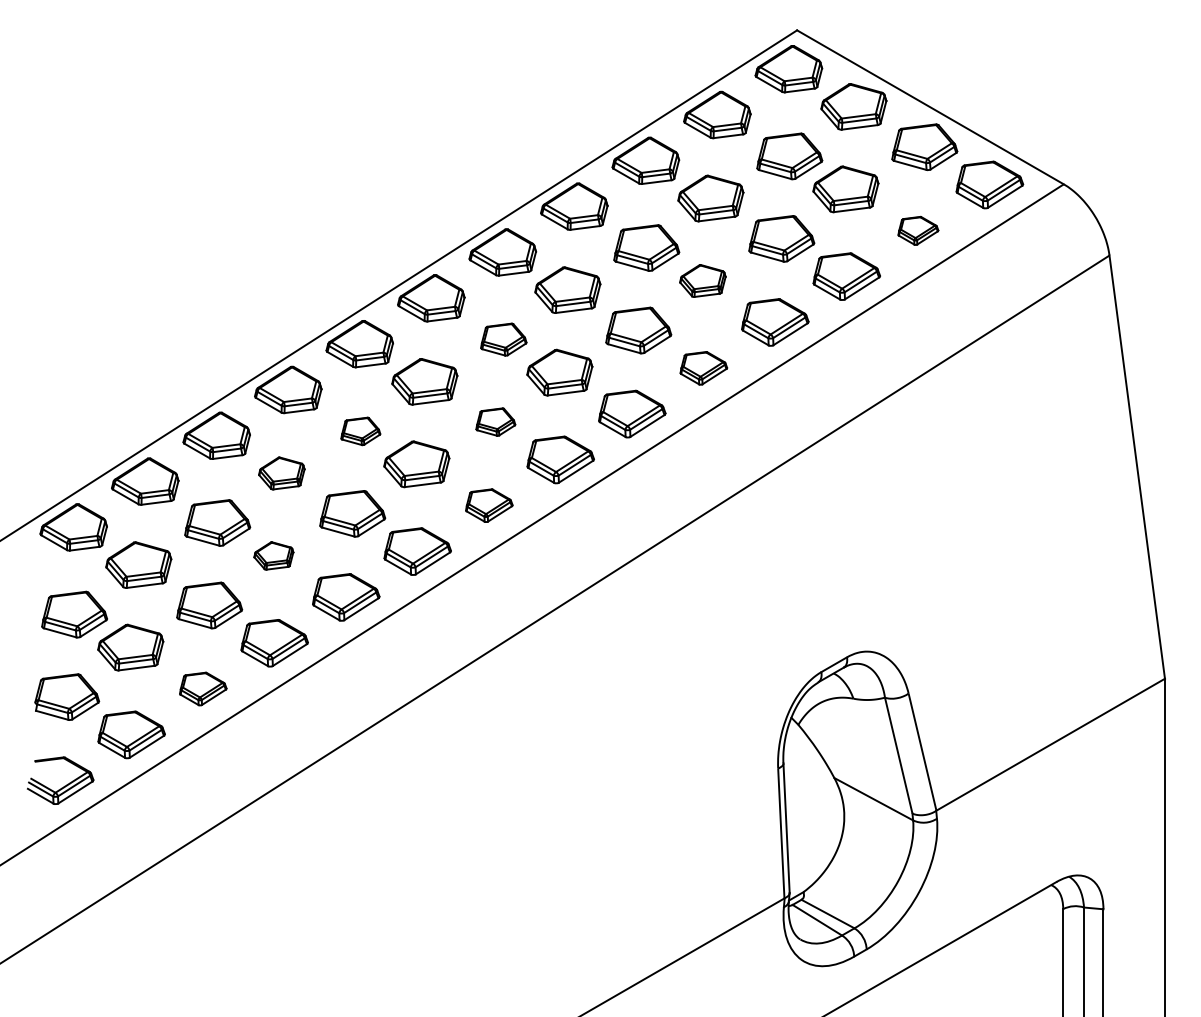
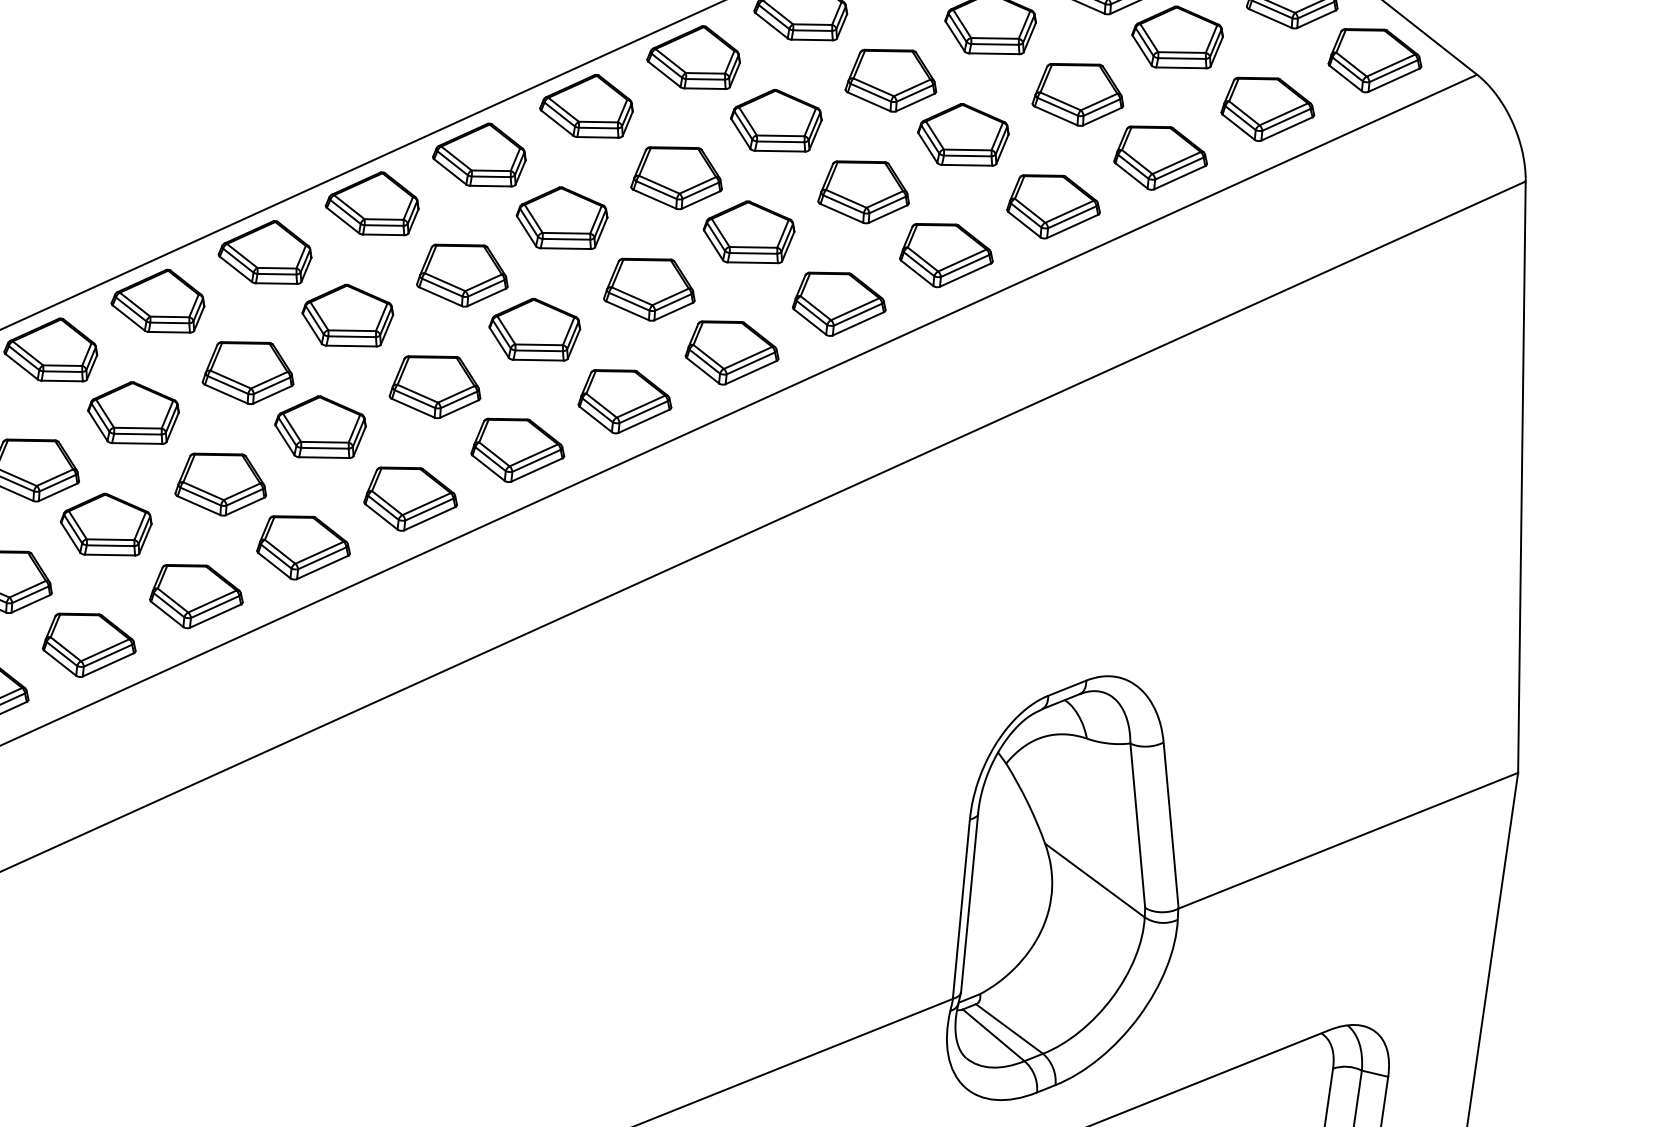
part: (918, 230) -> (1268, 109), size x1.67
part: (702, 280) -> (962, 135), size x1.43
part: (503, 339) -> (677, 176), size x1.43
part: (703, 368) -> (946, 256), size x1.43
part: (495, 421) -> (650, 287), size x1.67
part: (360, 431) -> (463, 274), size x1.67
part: (281, 473) -> (347, 316), size x1.43
part: (489, 505) -> (625, 401), size x1.43
part: (273, 555) -> (319, 427), size x1.67
part: (203, 688) -> (197, 596), size x1.43

